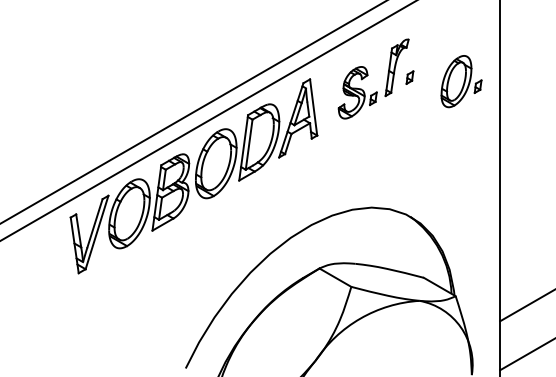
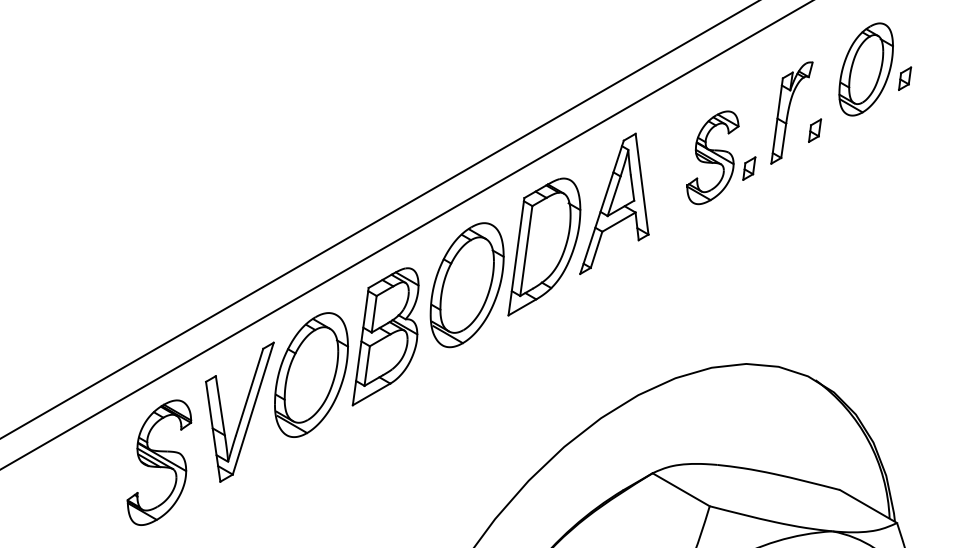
part: (461, 81) -> (875, 69), moved
part: (44, 262) -> (158, 462), added

